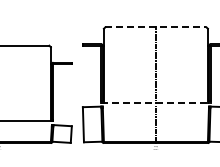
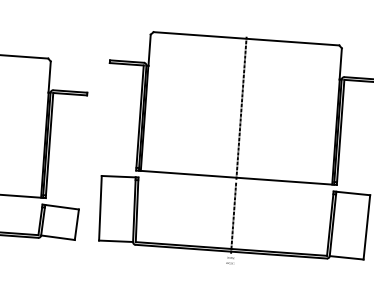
line: (155, 27) -> (245, 39), dashed -> solid
line: (155, 102) -> (235, 176), dashed -> solid

